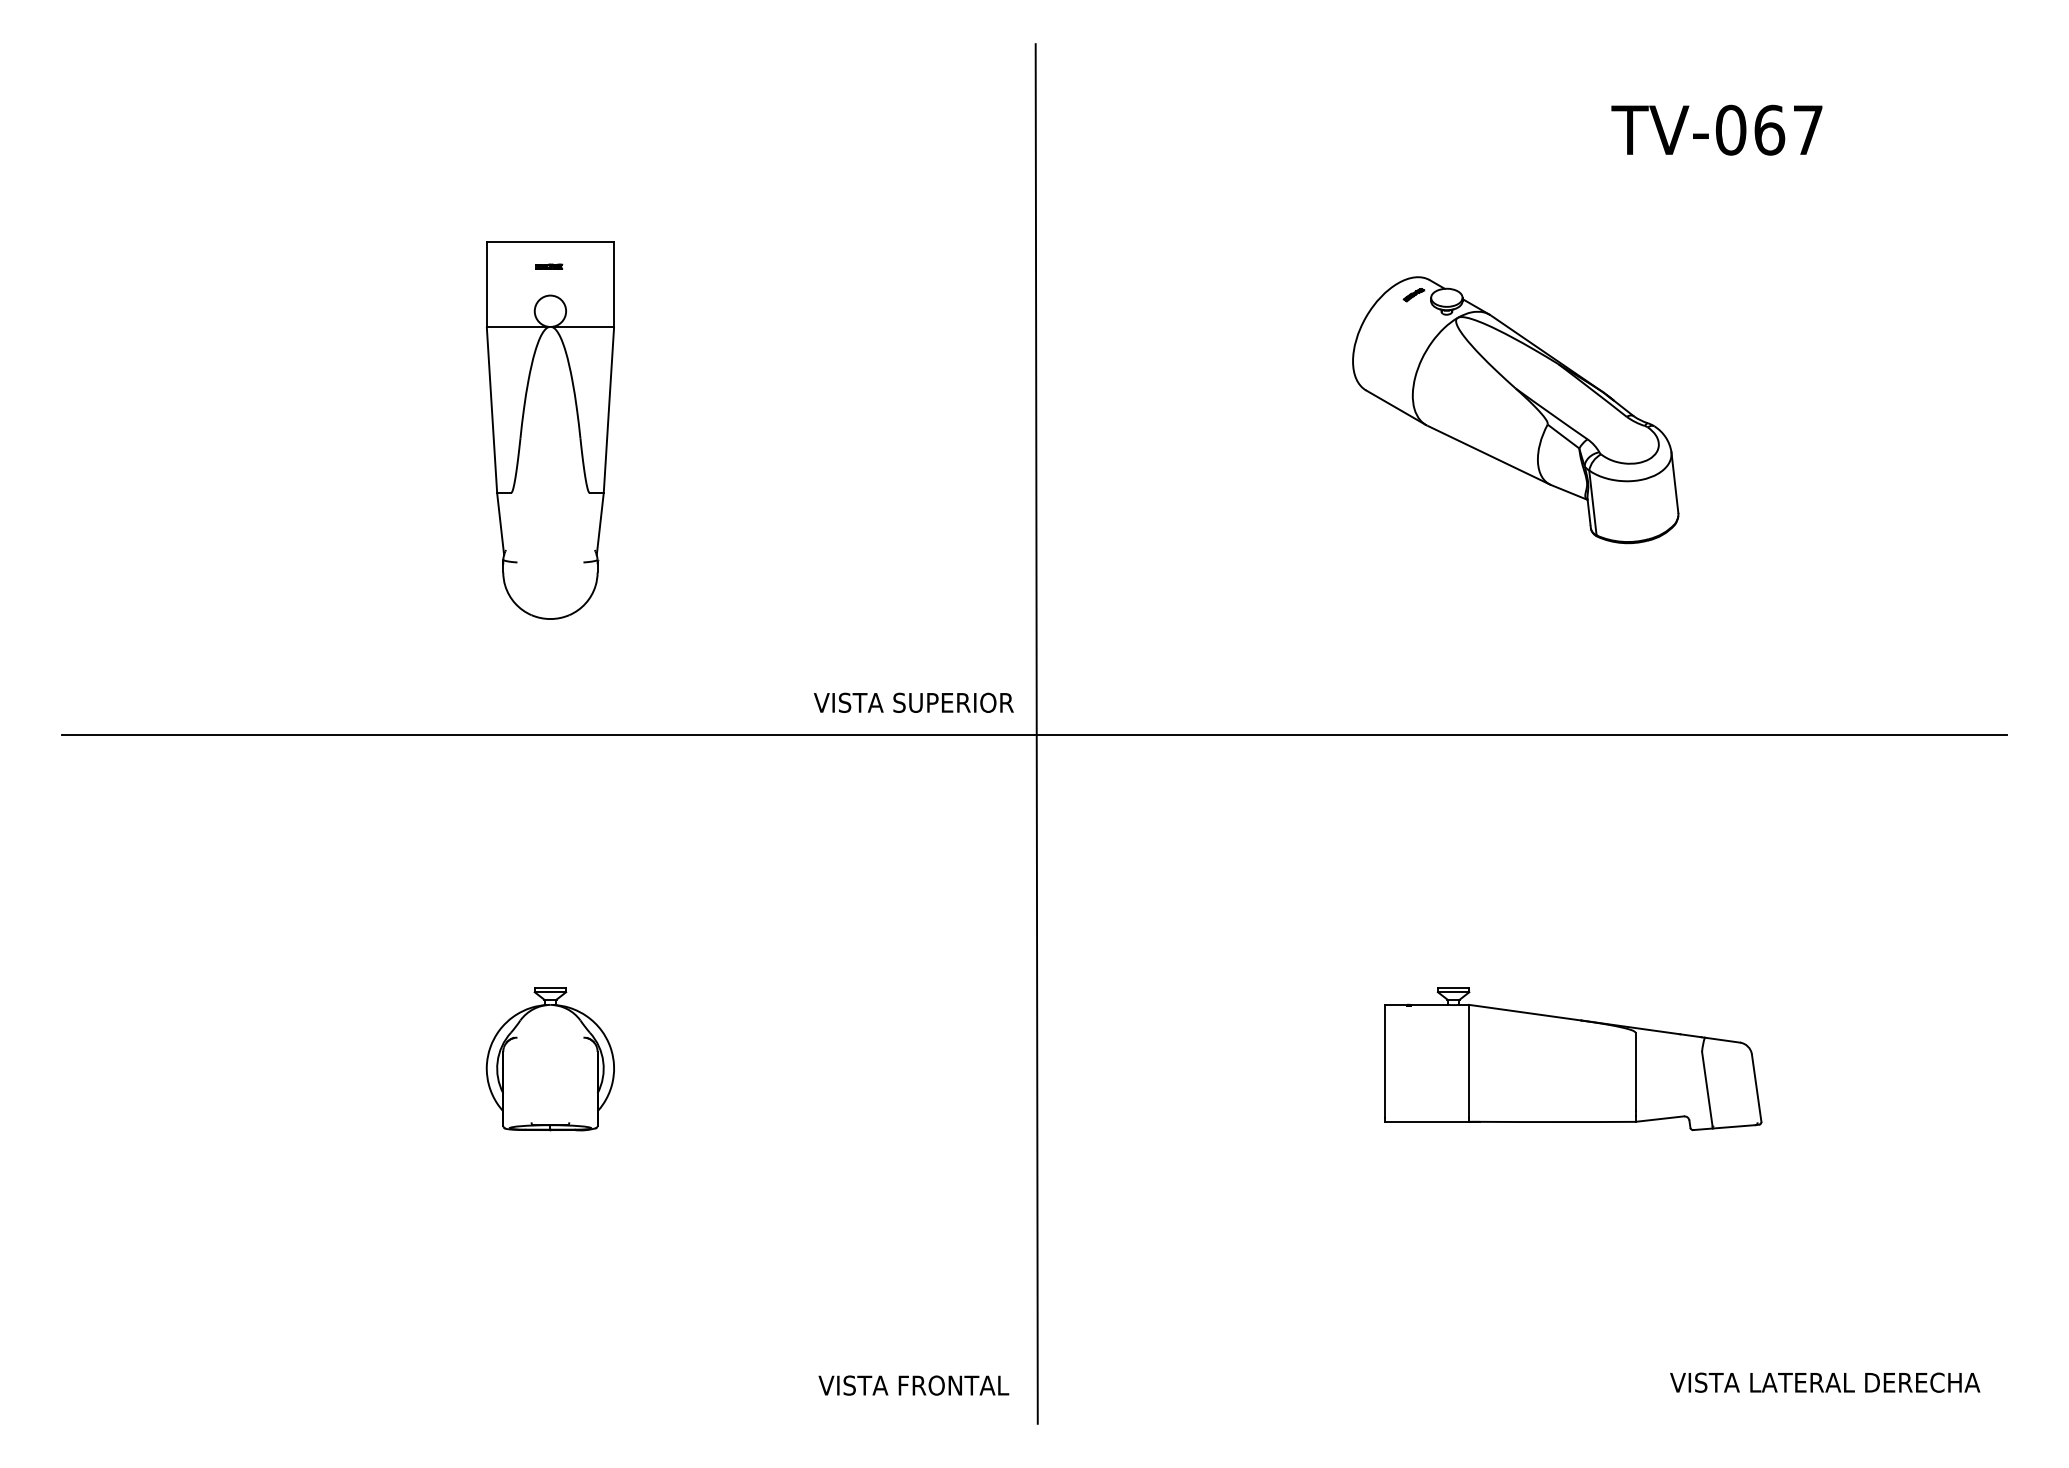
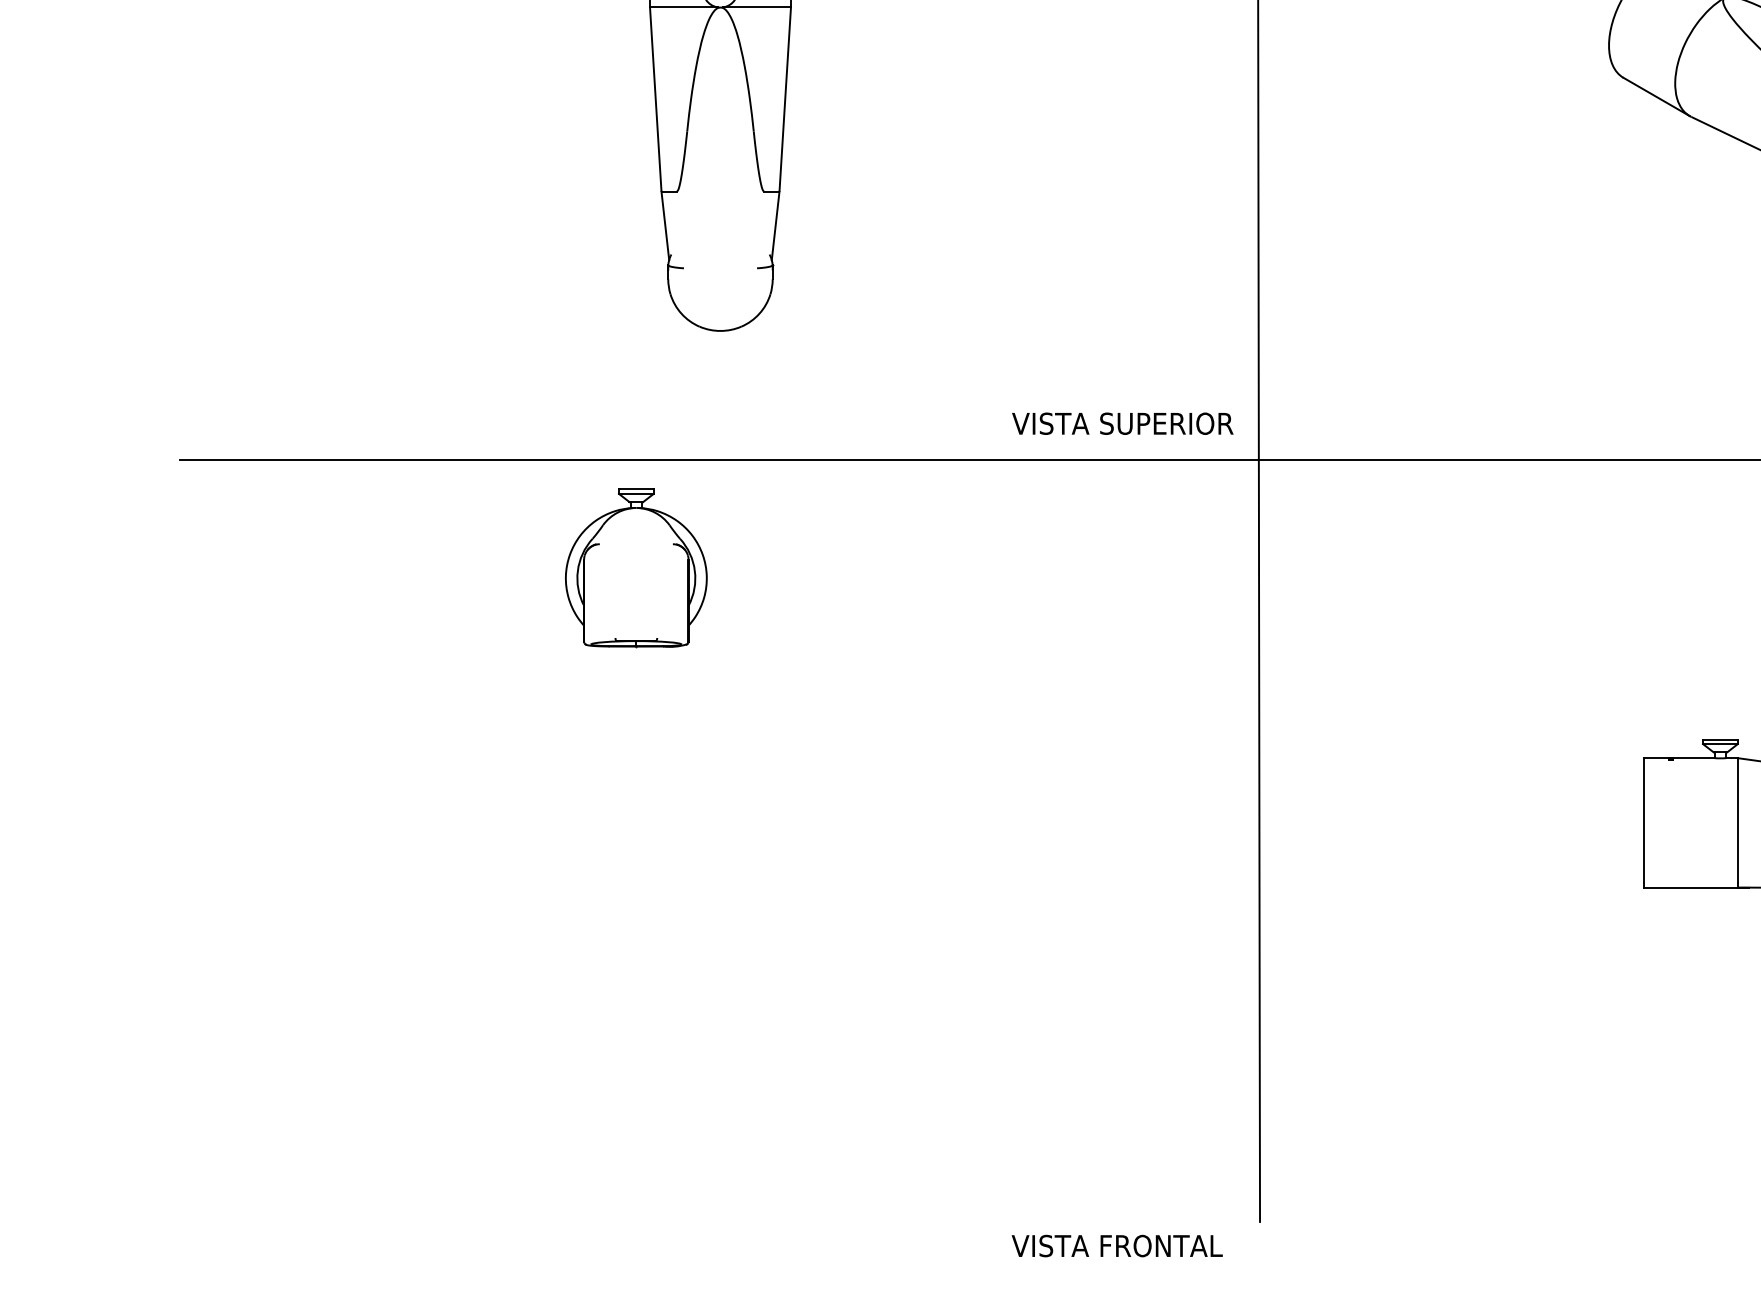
part: (549, 1059) -> (635, 568), moved
text: (913, 1385) -> (1116, 1245), moved

